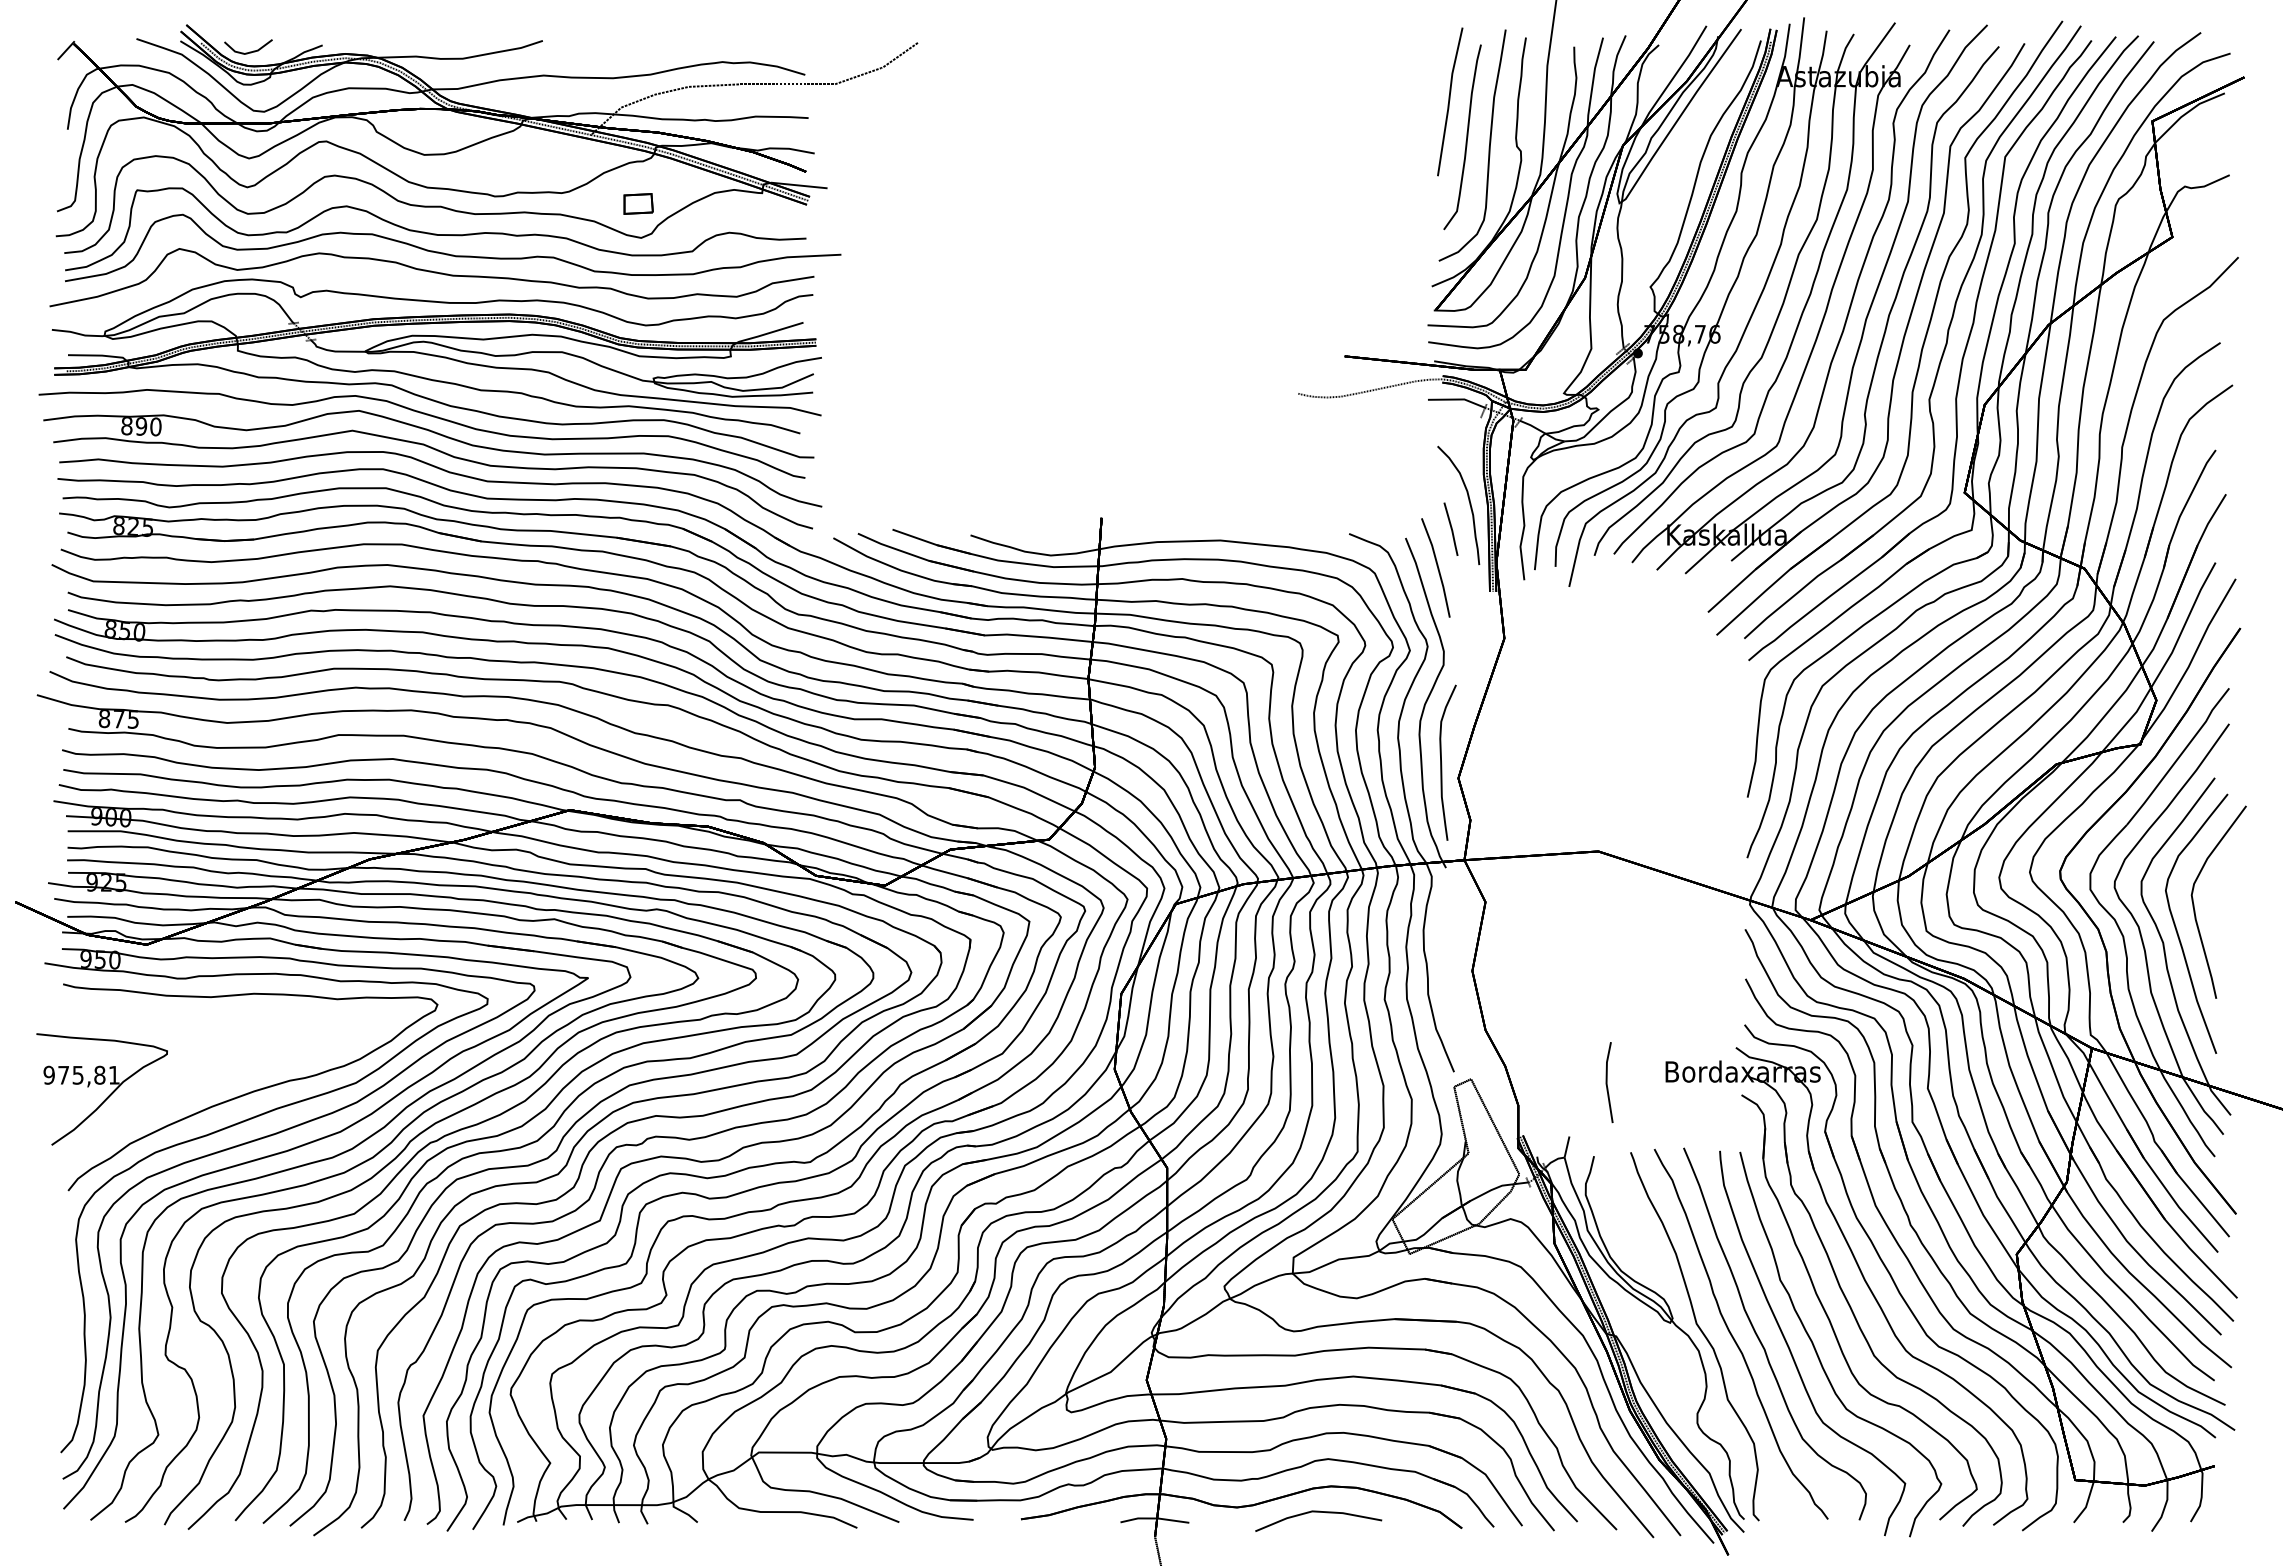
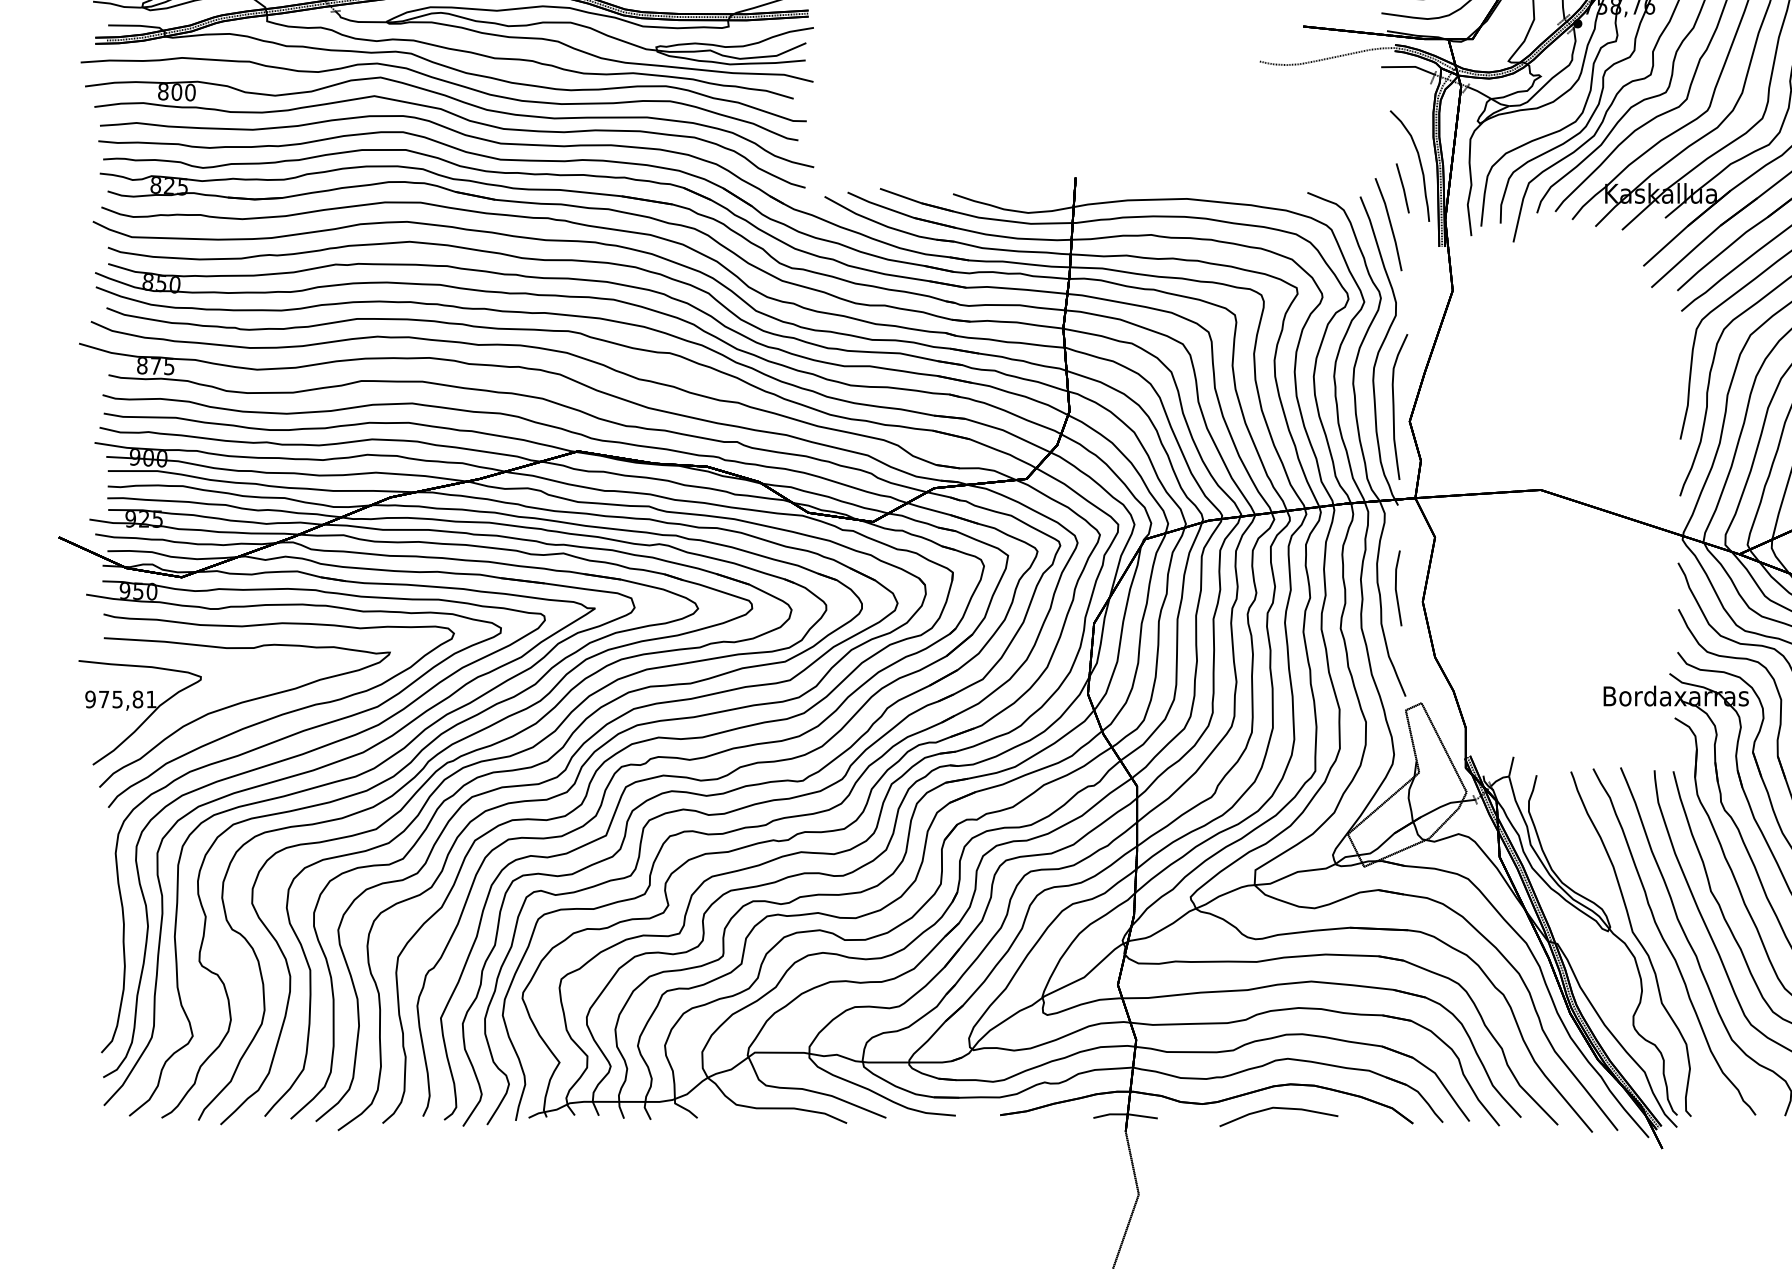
text: (141, 426) -> (176, 92), 890 -> 800
part: (212, 1079) -> (243, 703), added
line: (1607, 1082) -> (1396, 588), moved

